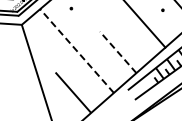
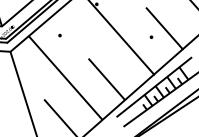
line: (76, 51) -> (65, 78), dashed -> solid
line: (117, 52) -> (106, 79), dashed -> solid

